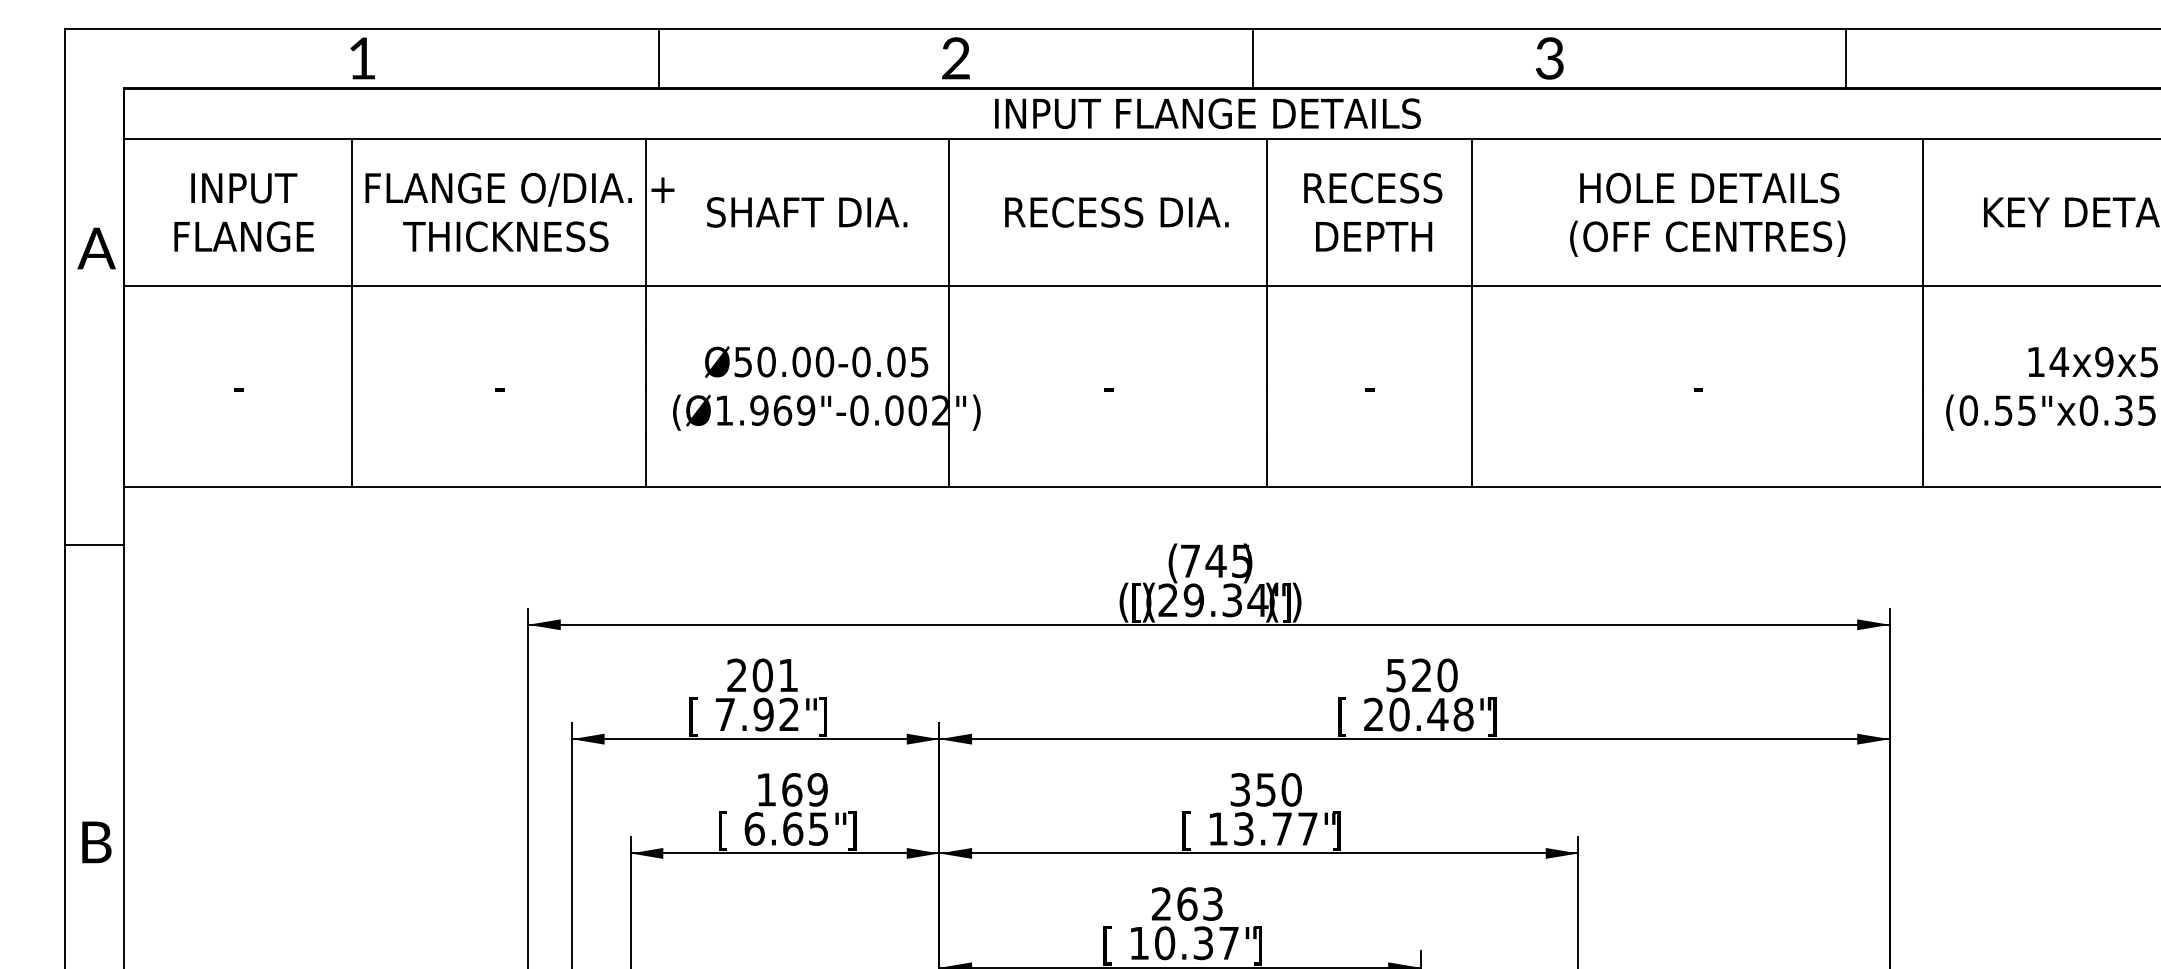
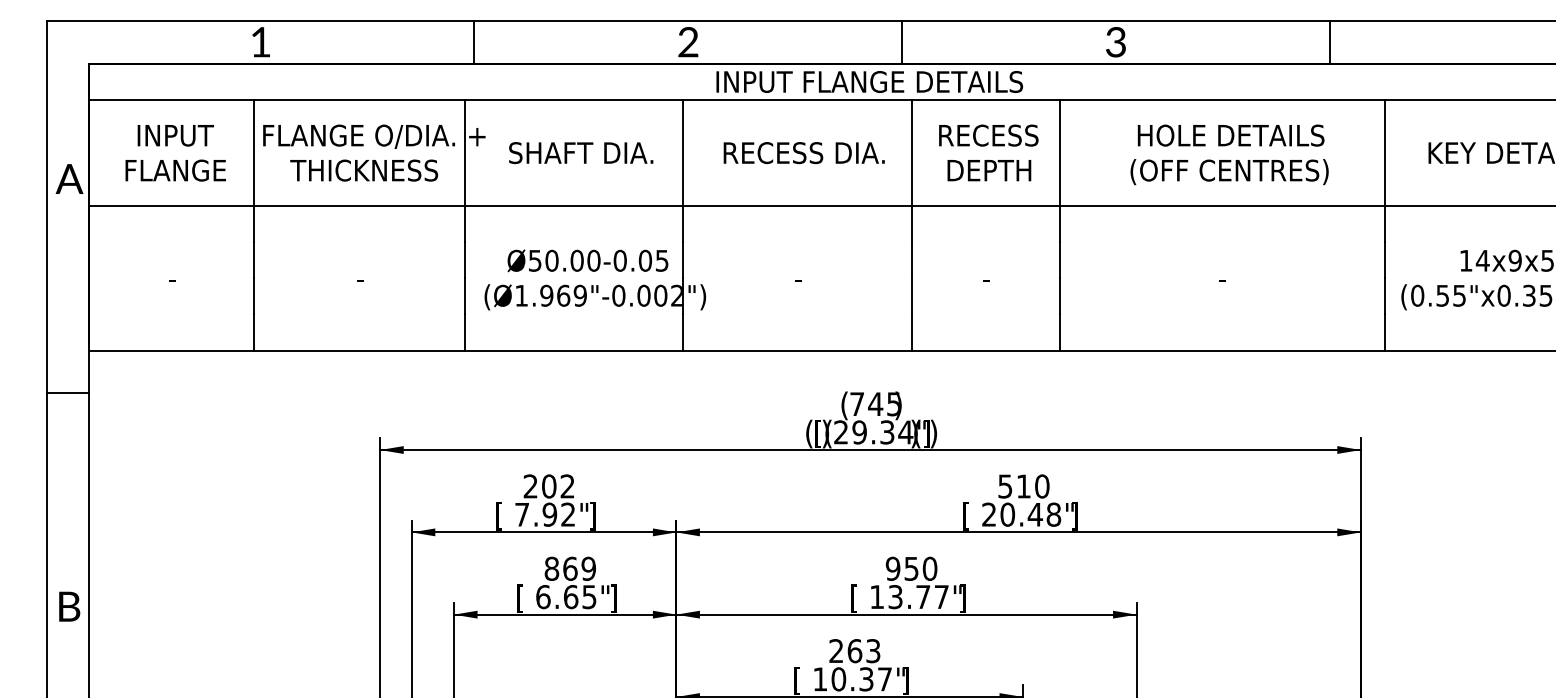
text: (788, 675) -> (567, 486), 201 -> 202
text: (1421, 675) -> (1023, 486), 520 -> 510
text: (765, 789) -> (551, 568), 169 -> 869
text: (1239, 789) -> (892, 568), 350 -> 950

